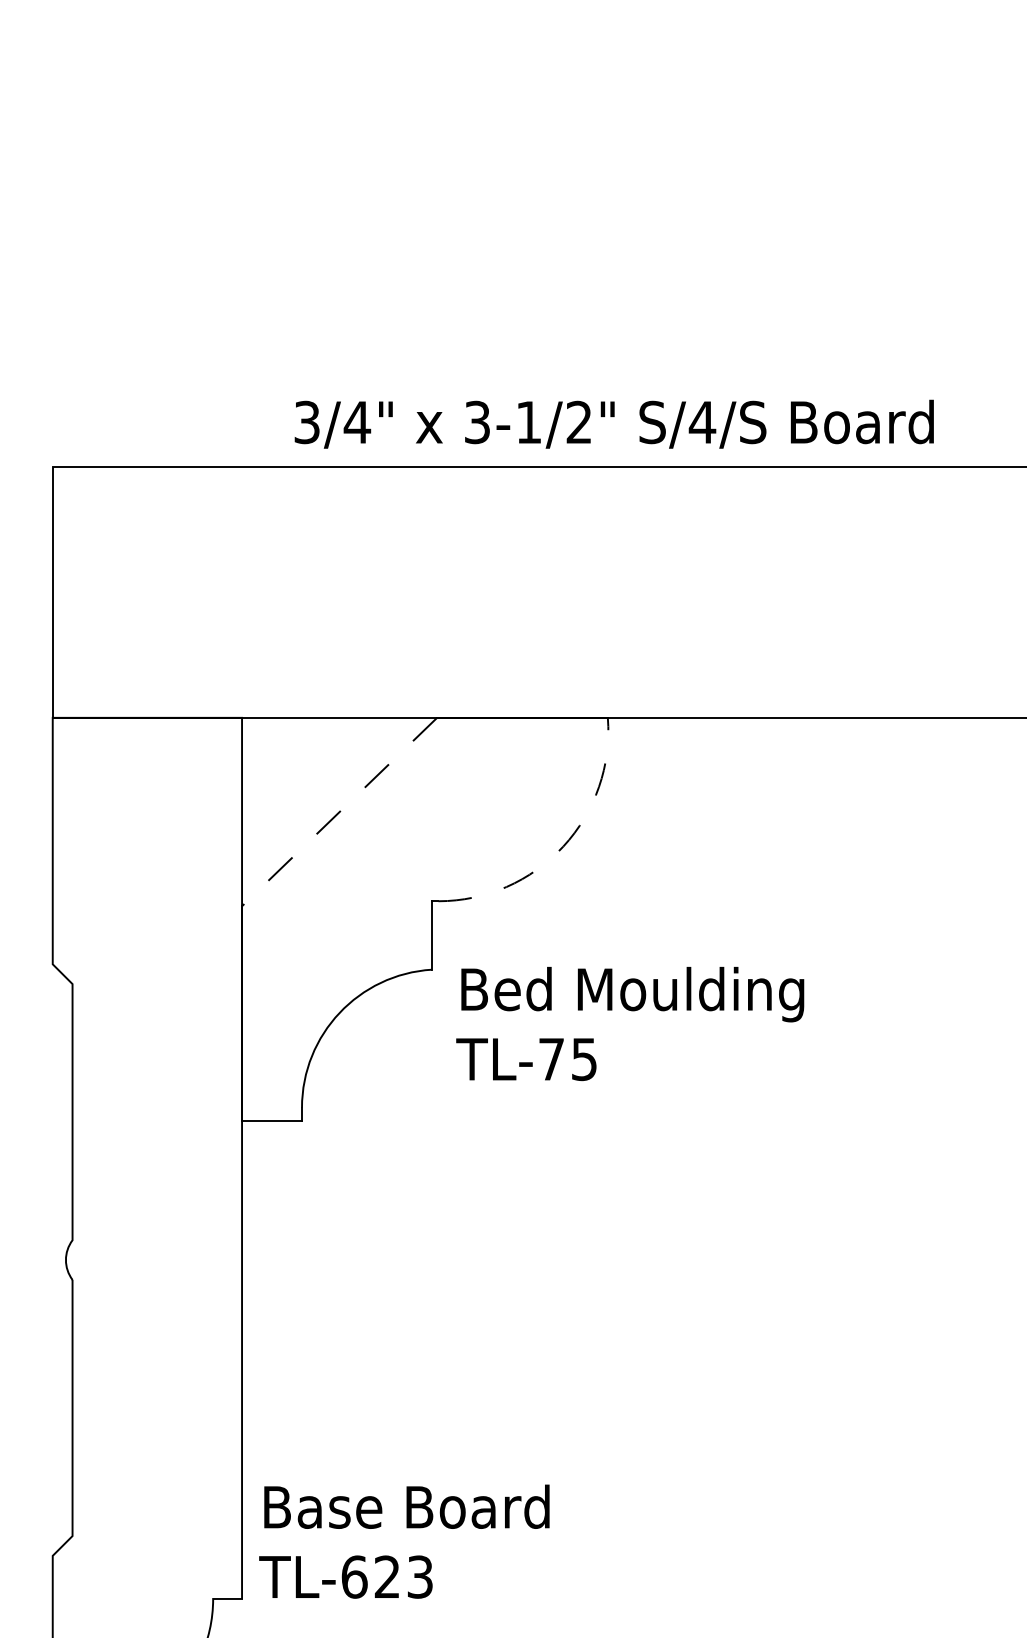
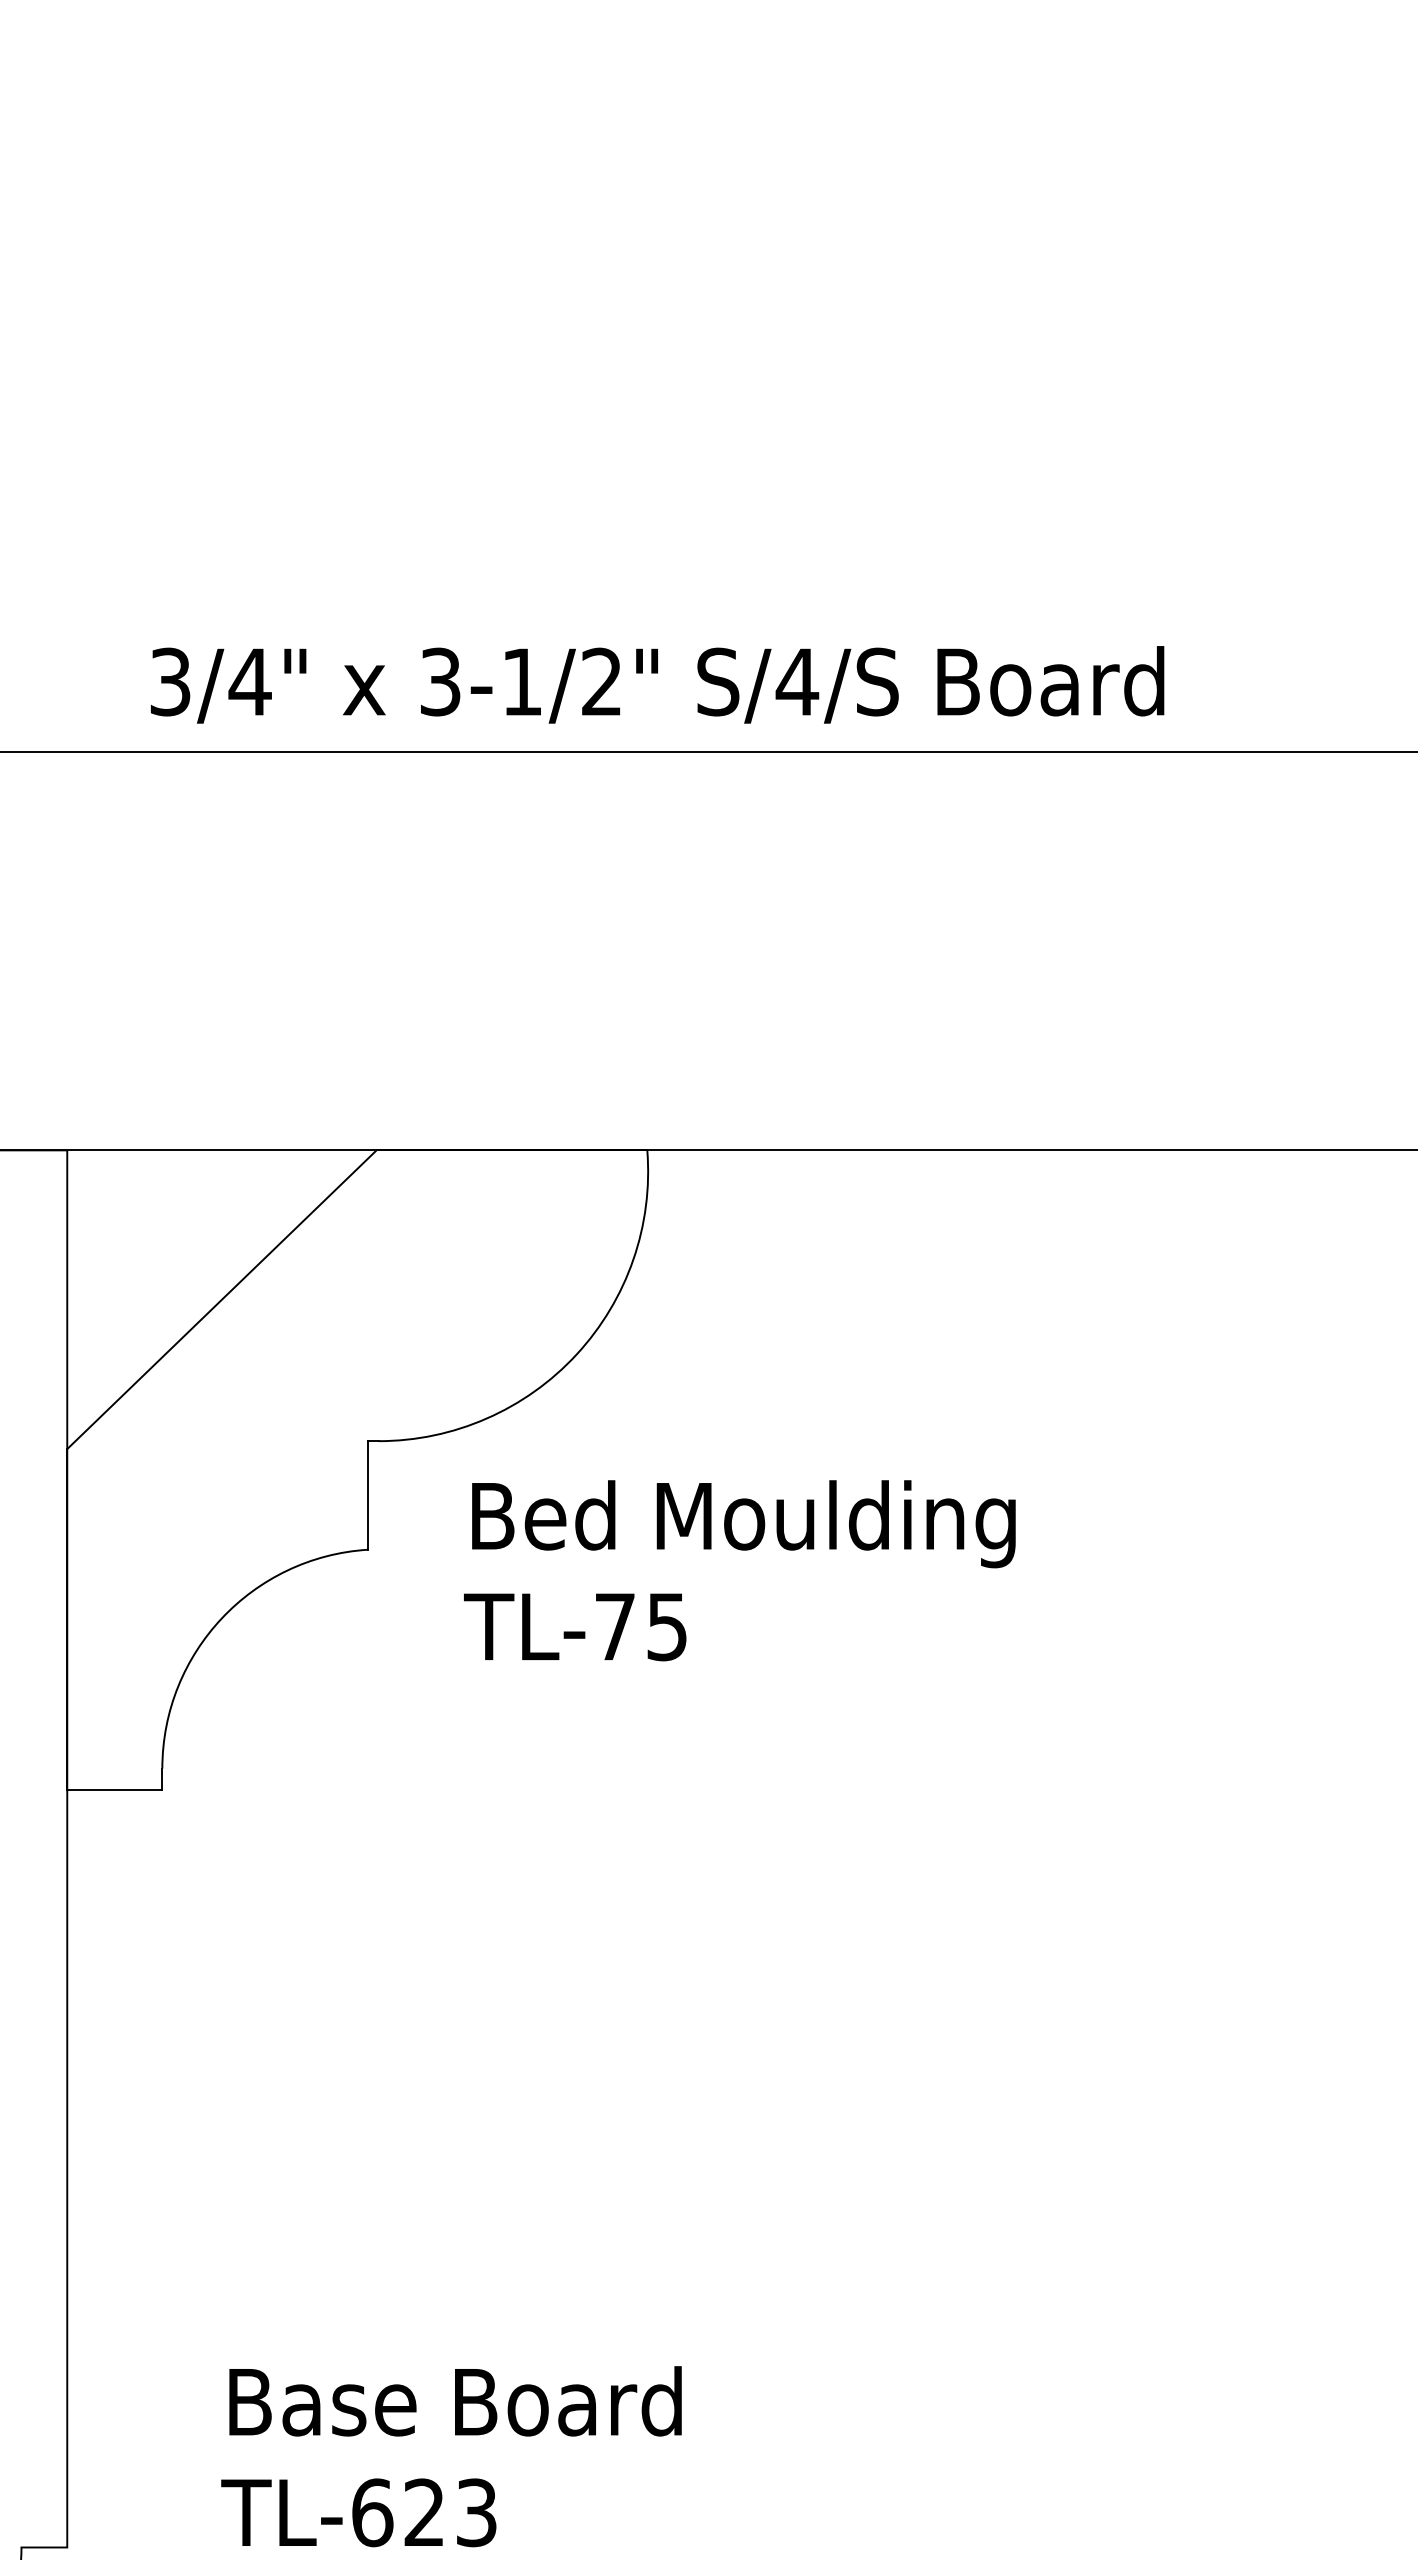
line: (339, 812) -> (221, 1300), dashed -> solid
arc: (563, 846) -> (576, 1354), dashed -> solid
text: (630, 1024) -> (740, 1571), moved
text: (404, 1541) -> (451, 2456), moved

